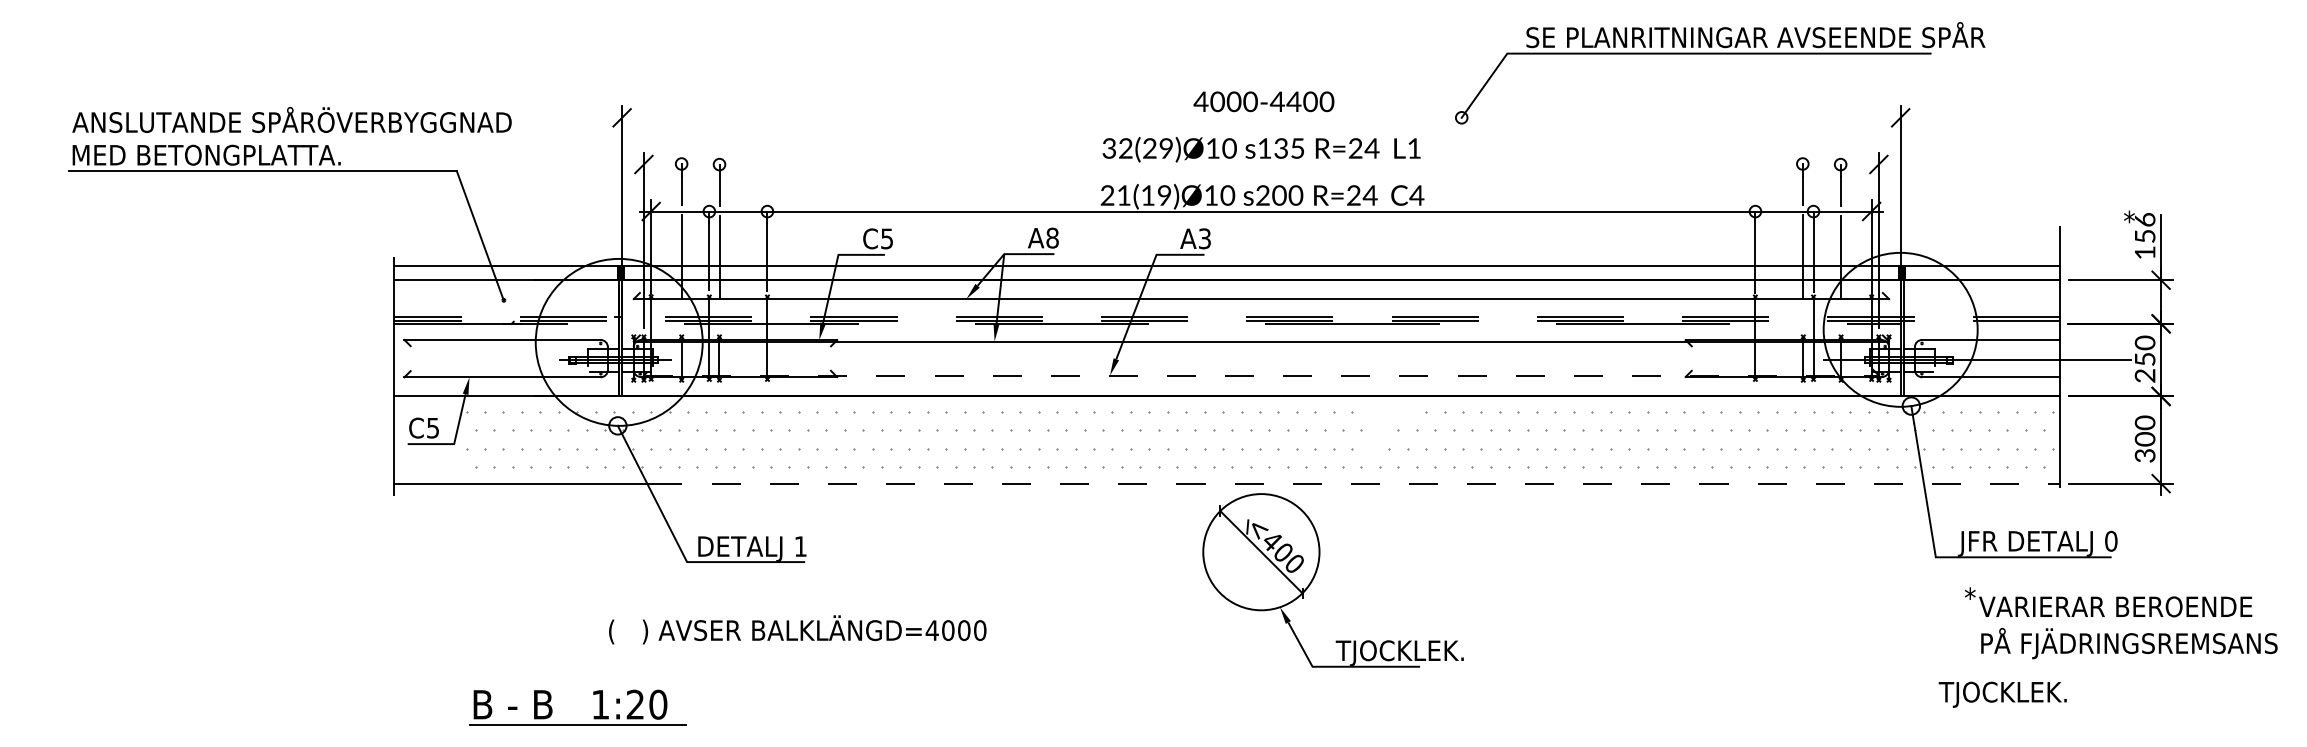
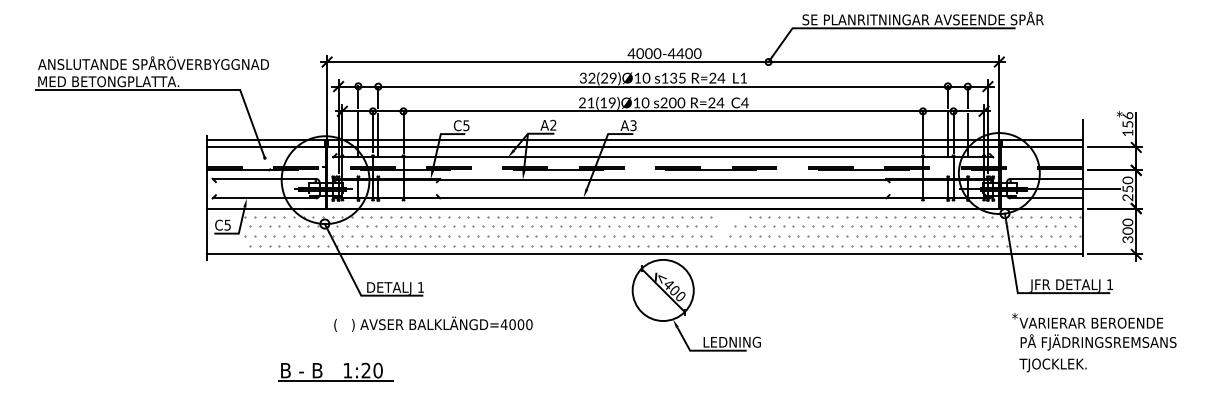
line: (1261, 118) -> (663, 62), added
line: (1261, 164) -> (663, 86), added
text: (1052, 238) -> (553, 125), A8 -> A2
line: (1261, 375) -> (663, 197), dashed -> solid
line: (1357, 483) -> (713, 254), dashed -> solid
text: (2110, 540) -> (1109, 284), 0 -> 1
text: (2121, 622) -> (1094, 331), moved
text: (797, 628) -> (433, 323), moved
text: (1398, 651) -> (735, 342), TJOCKLEK. -> LEDNING
part: (577, 723) -> (335, 380), moved

